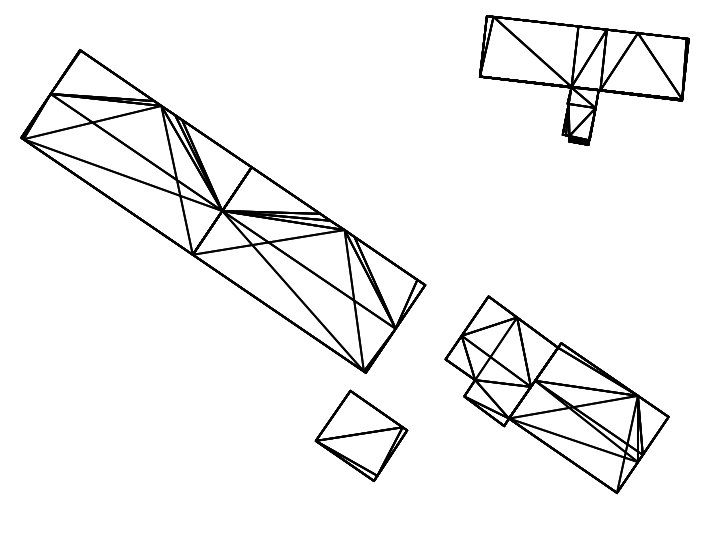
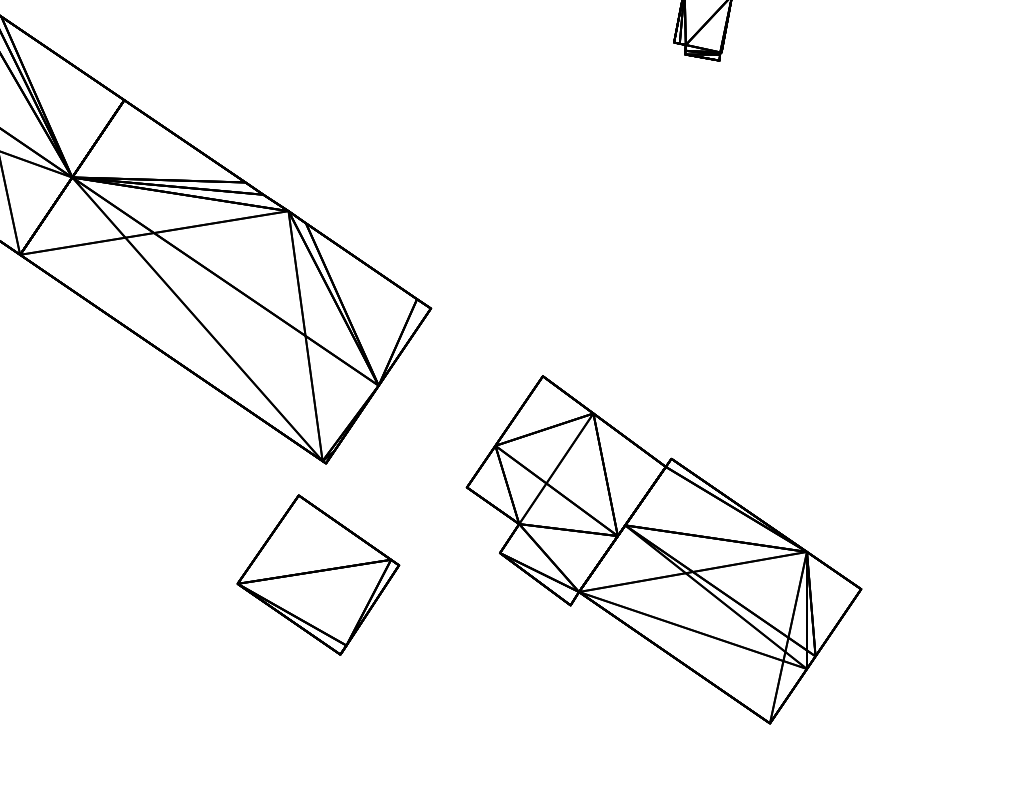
part: (556, 394) -> (663, 549), moved

